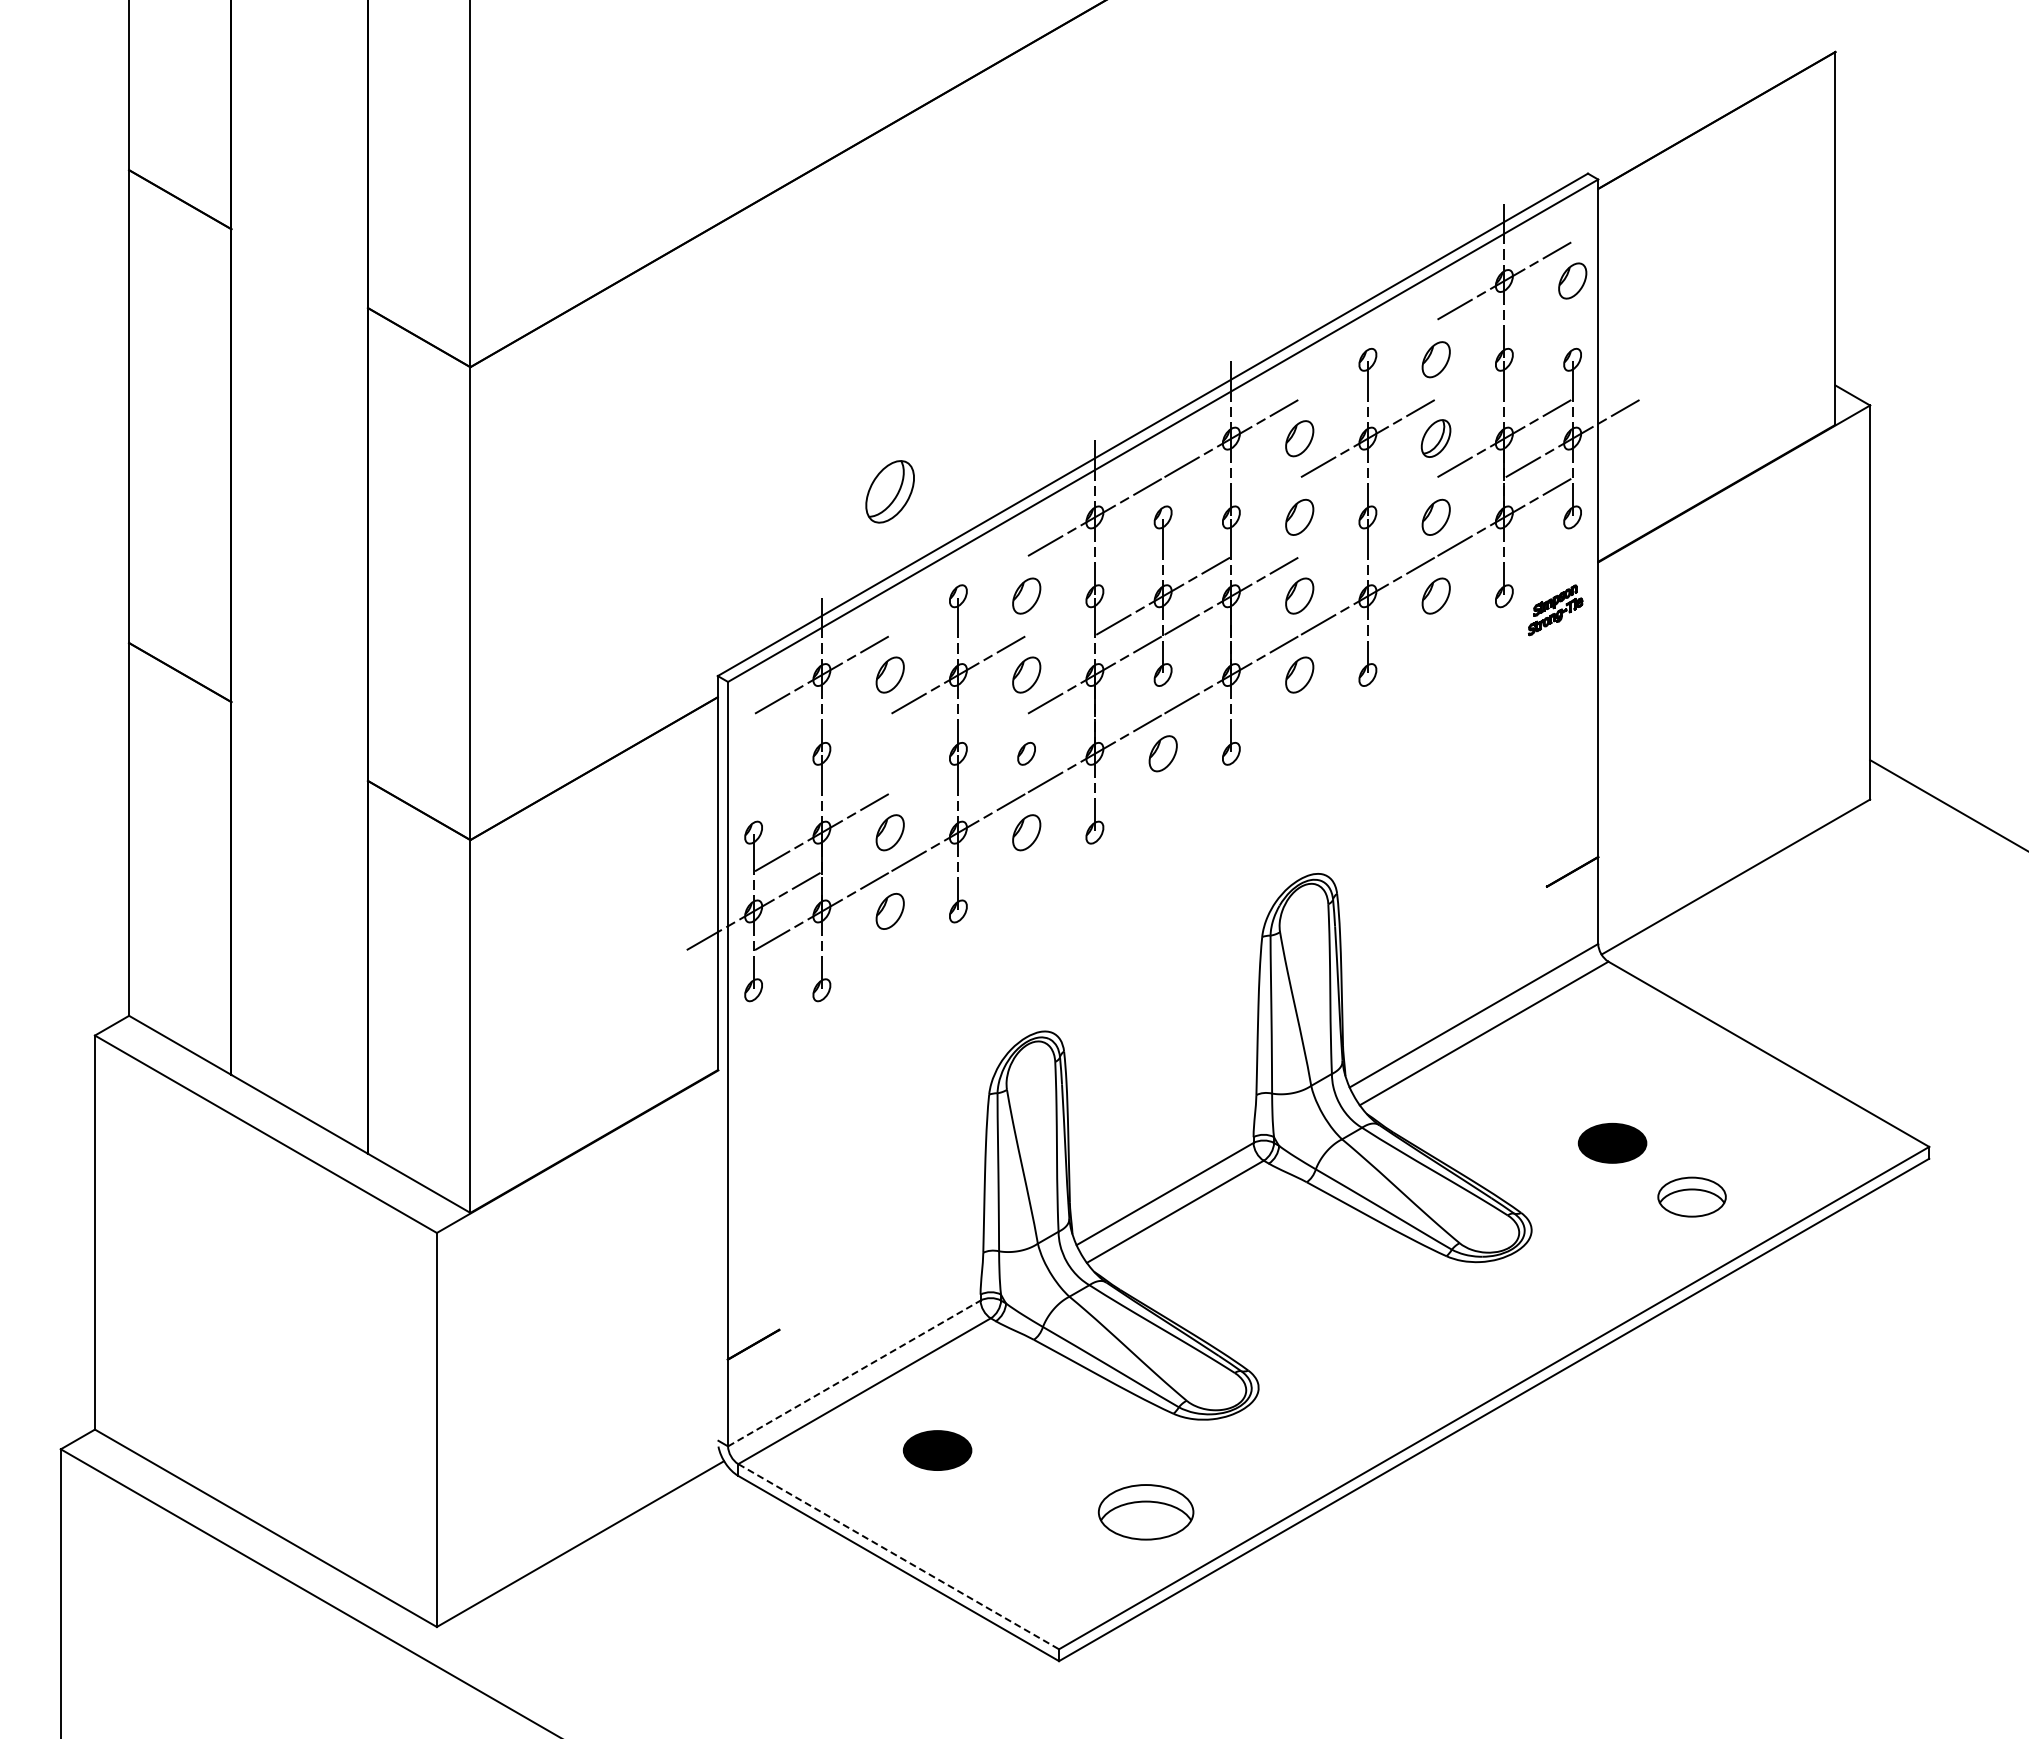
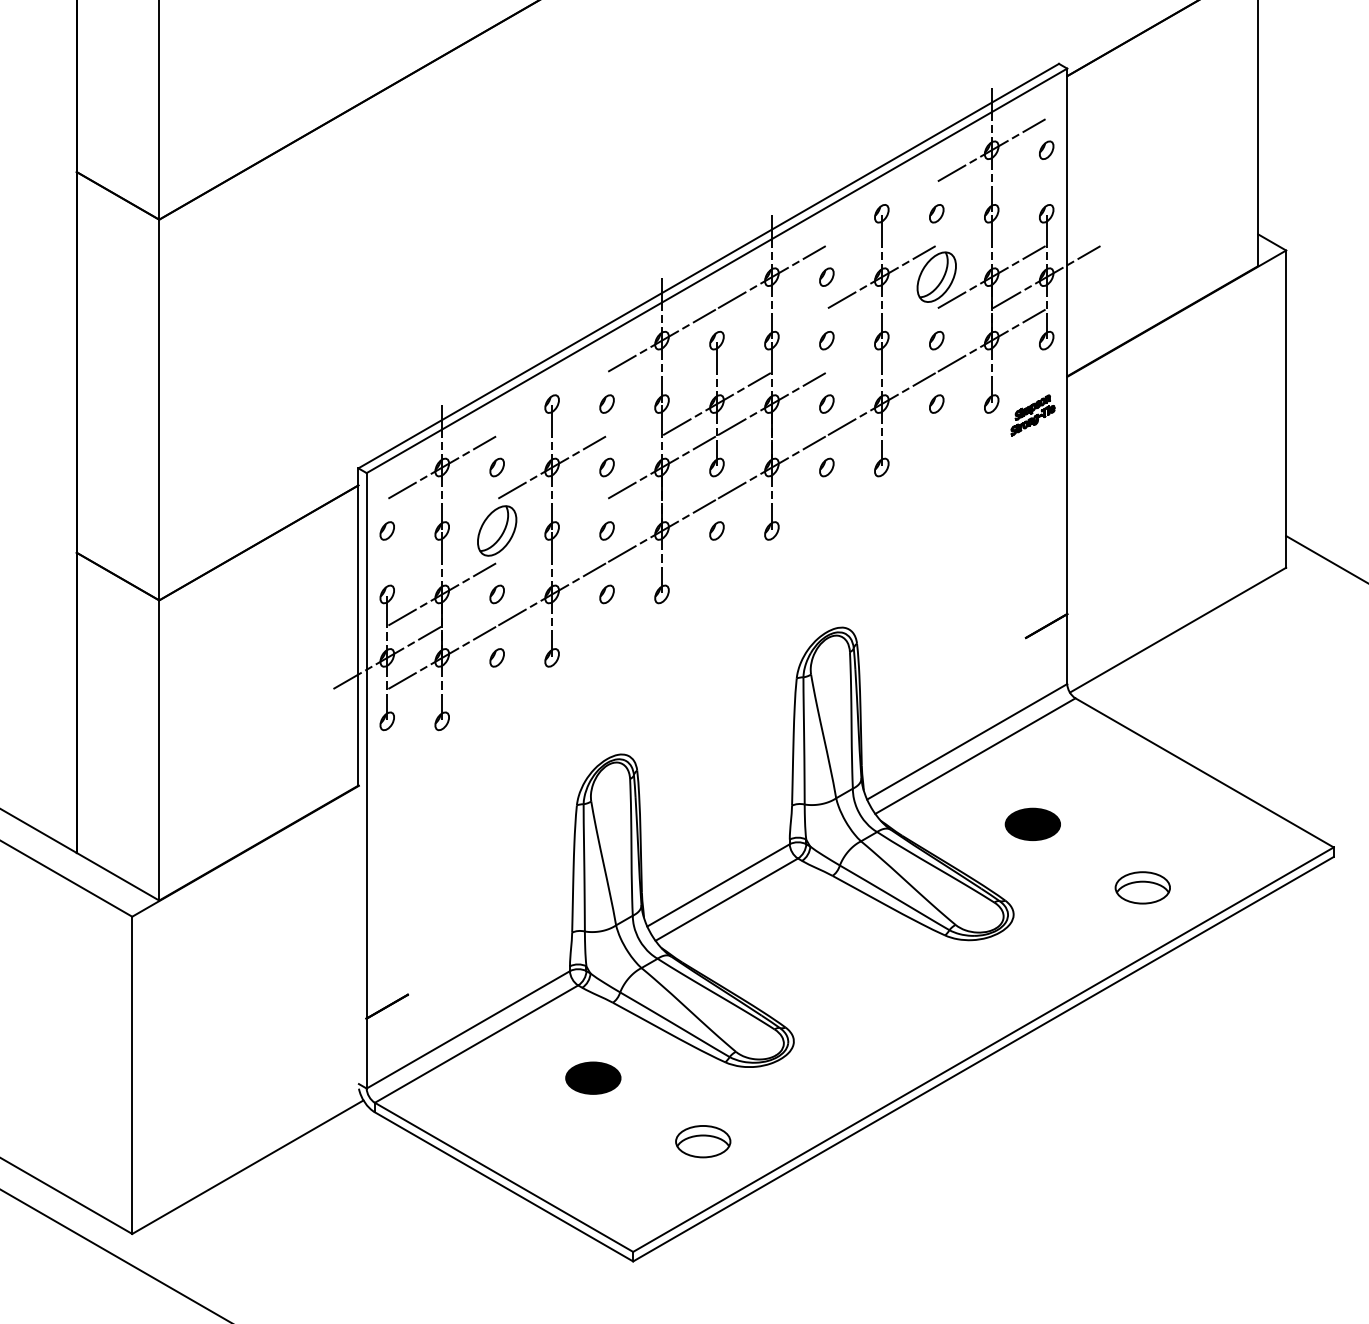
part: (1572, 280) -> (1046, 149), size x0.62
part: (1435, 359) -> (936, 213), size x0.62
part: (1299, 438) -> (826, 277), size x0.62
part: (1435, 438) -> (936, 277), size x1.67
part: (889, 491) -> (496, 530), moved
part: (1299, 517) -> (826, 340), size x0.62
part: (1435, 517) -> (936, 340), size x0.62
part: (1026, 596) -> (606, 404), size x0.62
part: (1299, 596) -> (826, 404), size x0.62
part: (1435, 596) -> (936, 404), size x0.62
part: (889, 674) -> (496, 467), size x0.62
part: (1026, 674) -> (606, 467), size x0.62
part: (1299, 674) -> (826, 467), size x0.62
part: (753, 753) -> (387, 530), added
part: (1162, 753) -> (716, 530), size x0.62
part: (889, 832) -> (496, 594), size x0.62
part: (1026, 832) -> (606, 594), size x0.62
part: (889, 911) -> (496, 657), size x0.62
part: (1612, 1143) -> (1032, 824), moved
line: (854, 1373) -> (468, 1029), dashed -> solid
part: (937, 1450) -> (593, 1078), moved
part: (1145, 1512) -> (702, 1141), size x0.71
line: (899, 1556) -> (504, 1177), dashed -> solid

